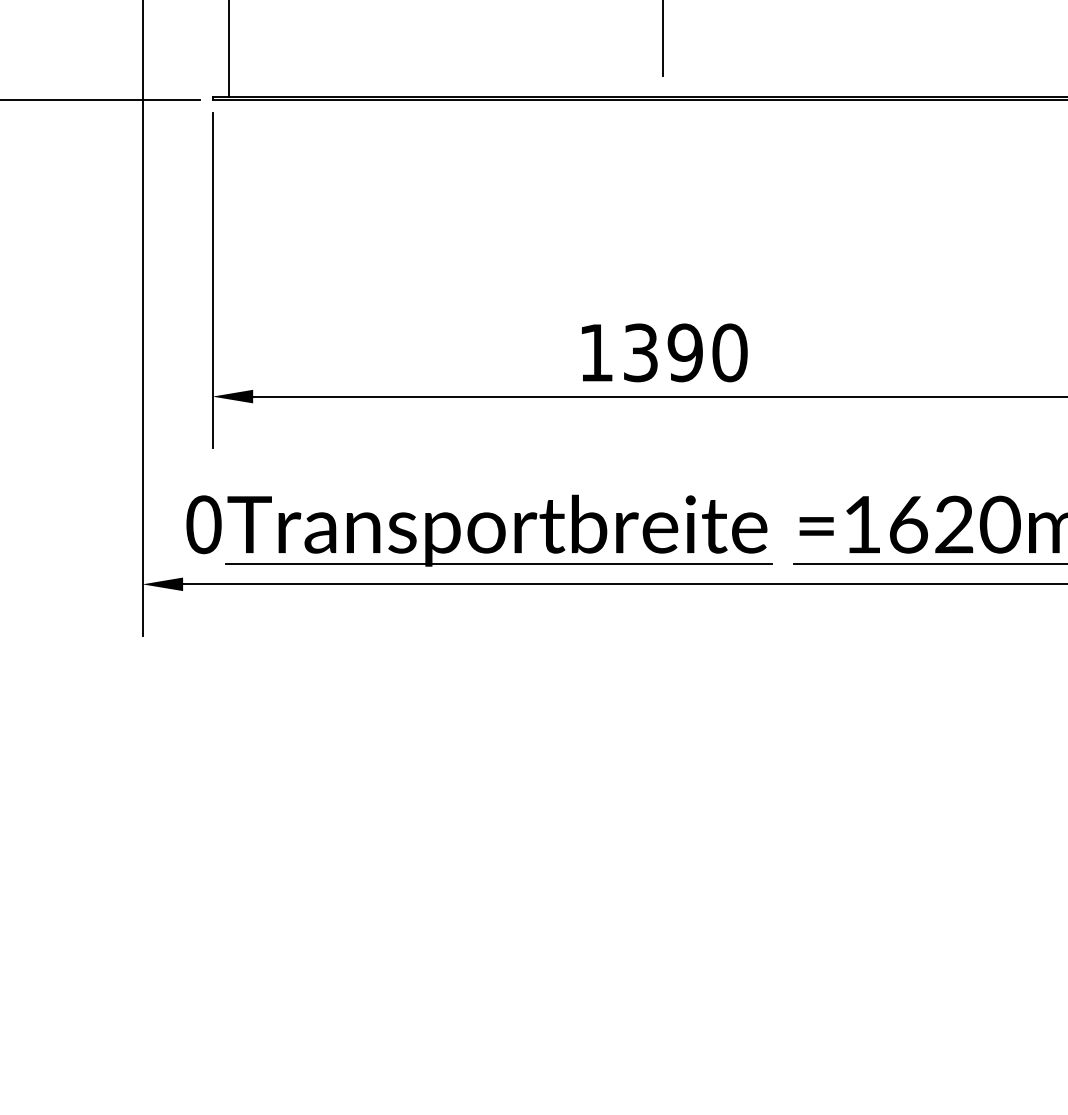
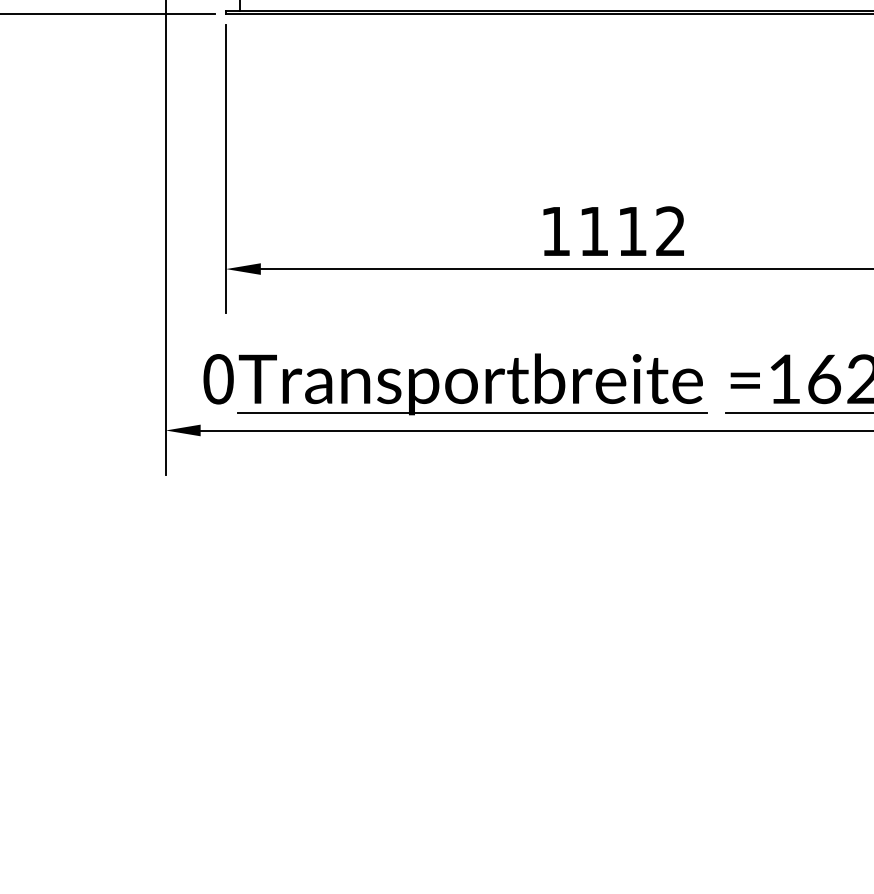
text: (685, 352) -> (632, 231), 1390 -> 1112

